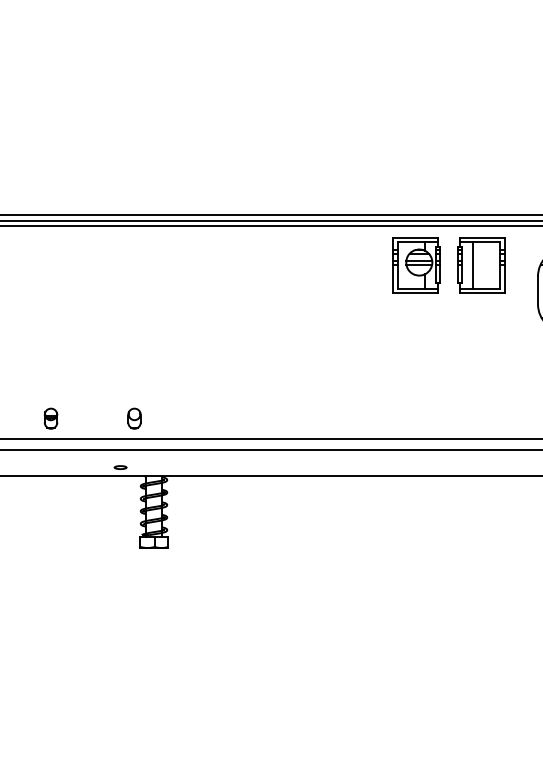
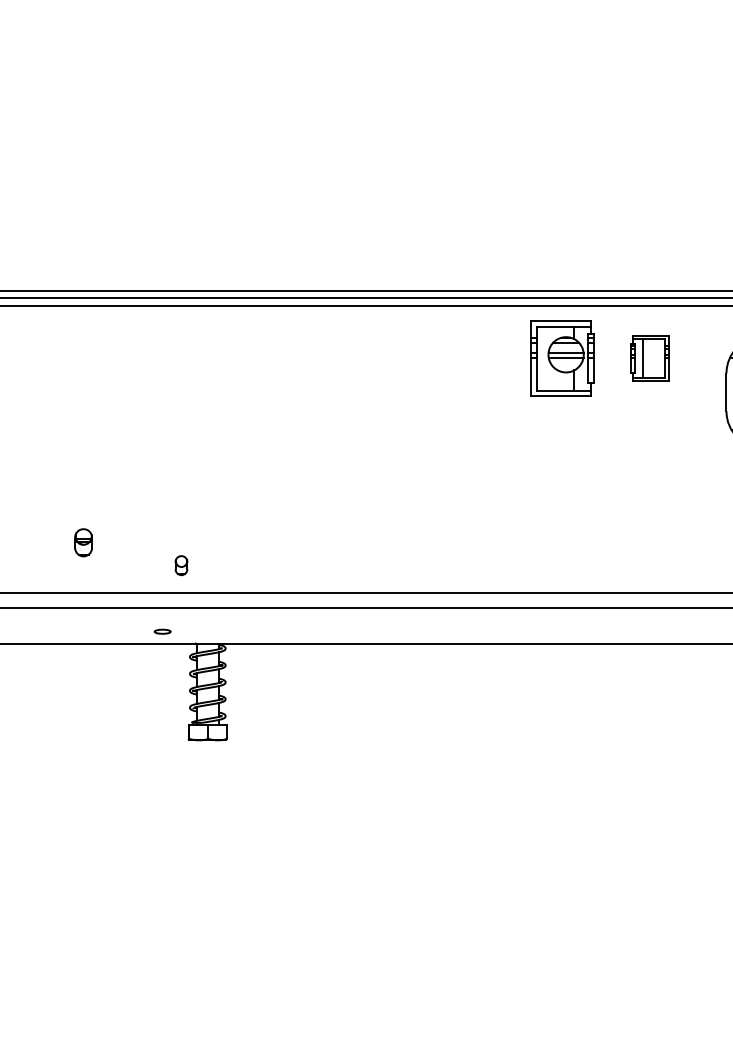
part: (481, 265) -> (650, 358), size x0.6
part: (50, 418) -> (82, 542), moved
part: (134, 418) -> (181, 565), size x0.7

